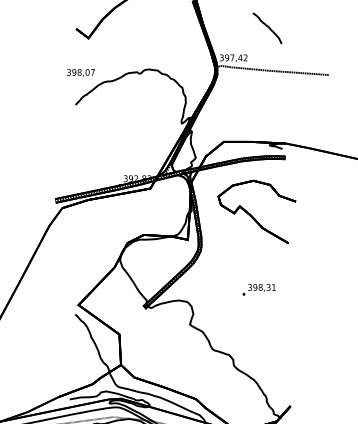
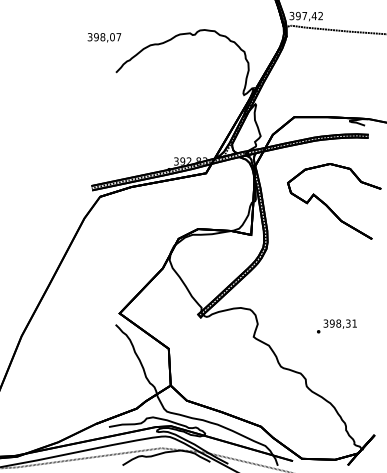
text: (80, 72) -> (103, 37), moved
text: (258, 289) -> (336, 325), moved

